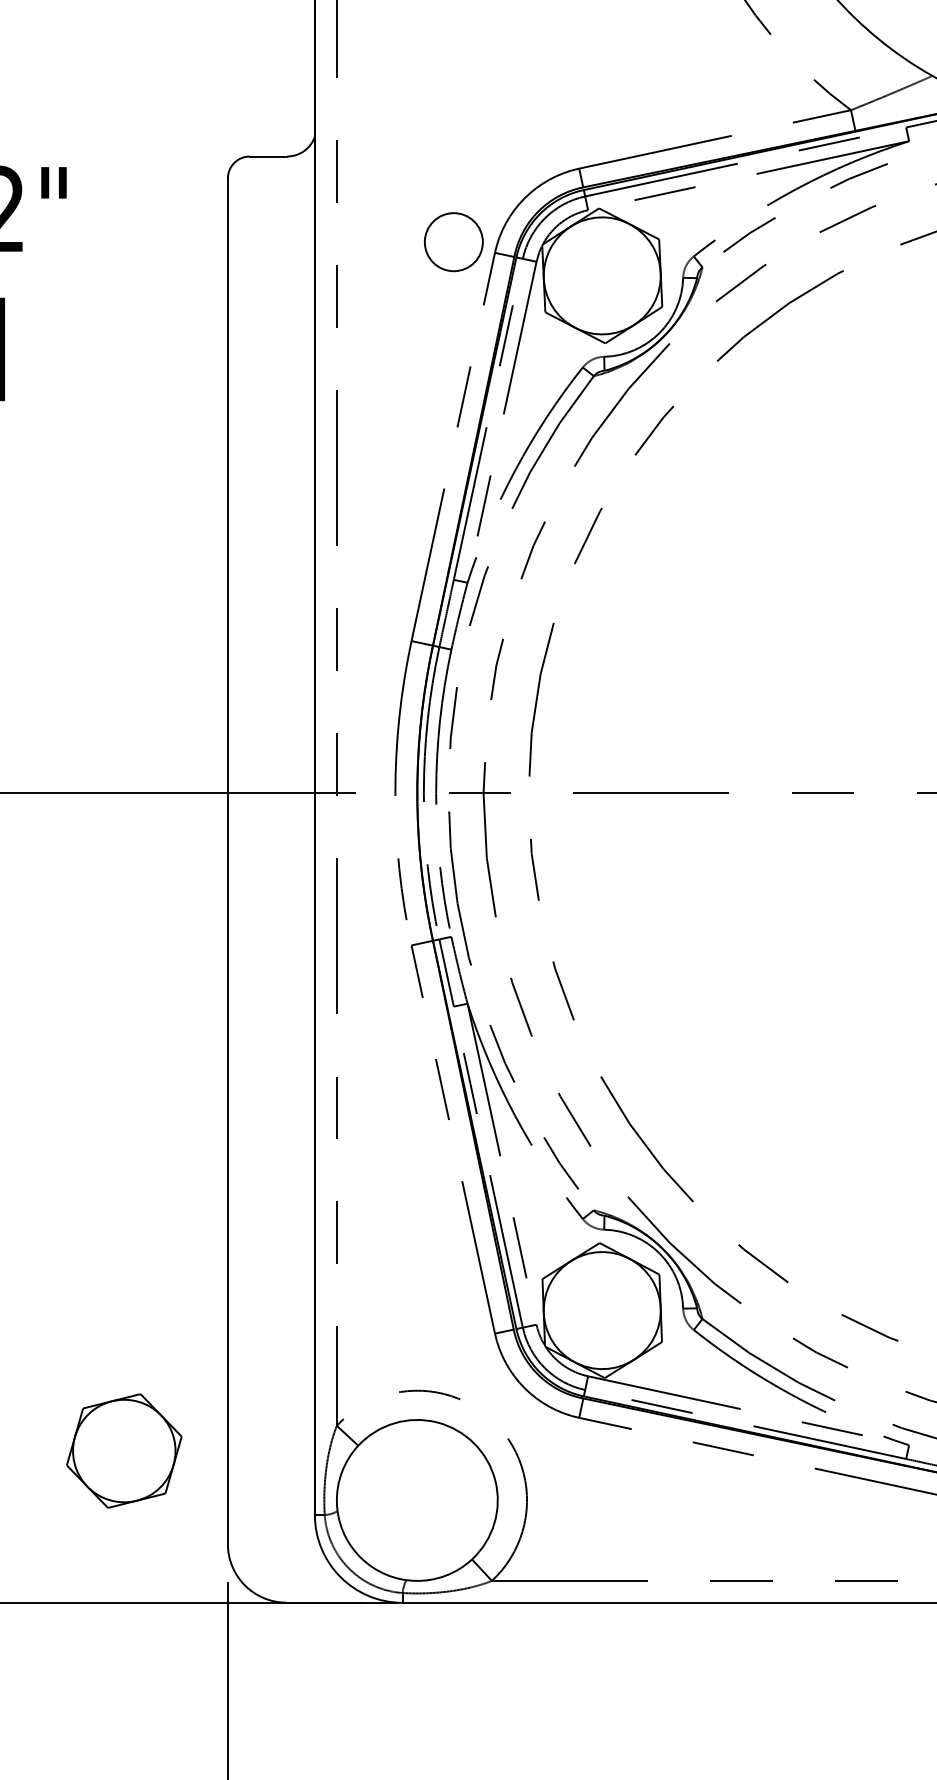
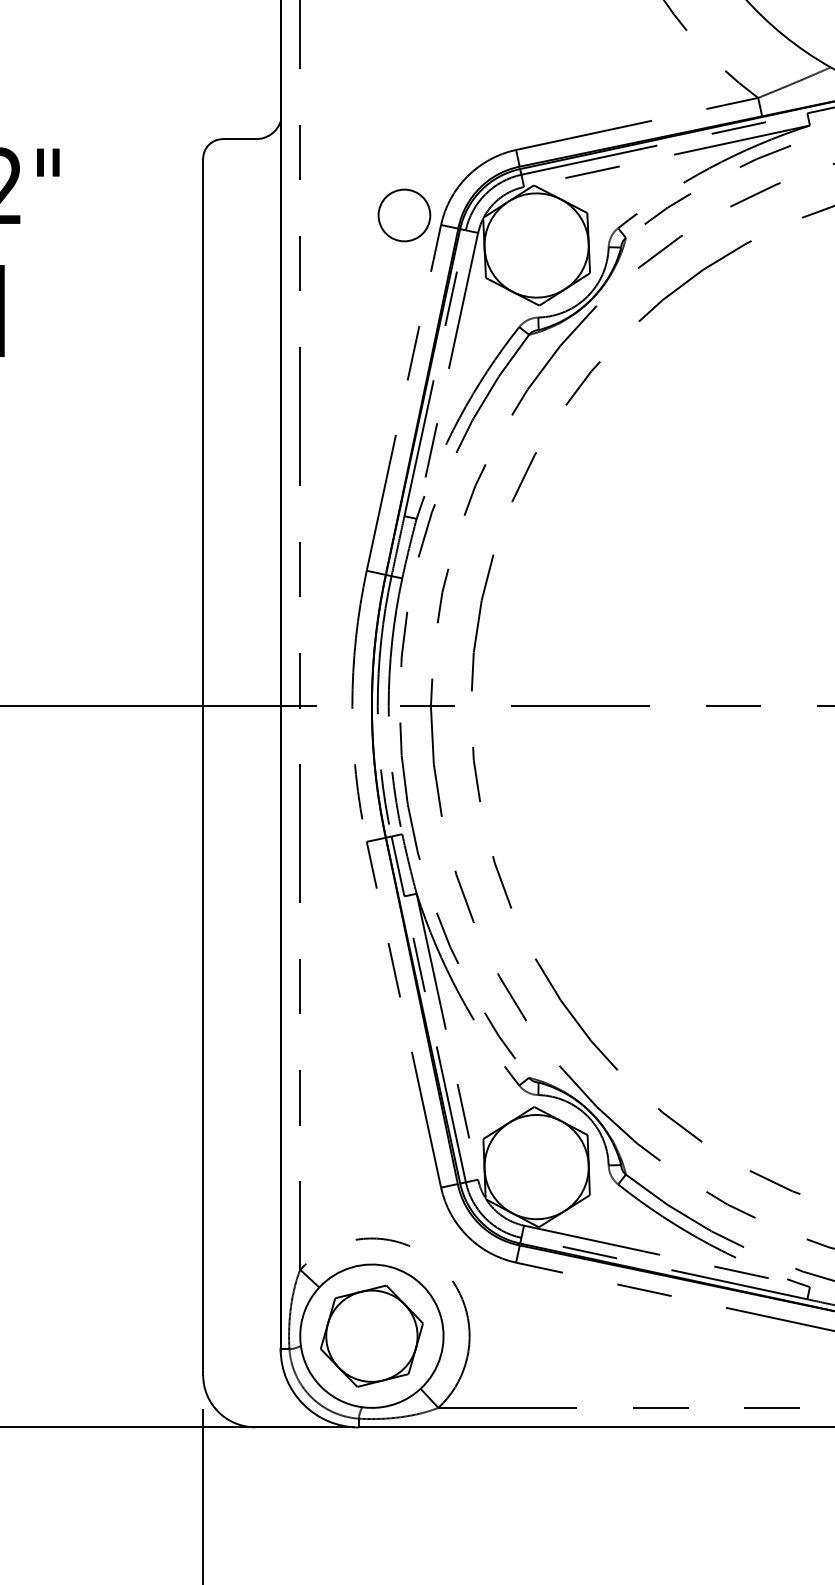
part: (123, 1450) -> (371, 1335), moved

